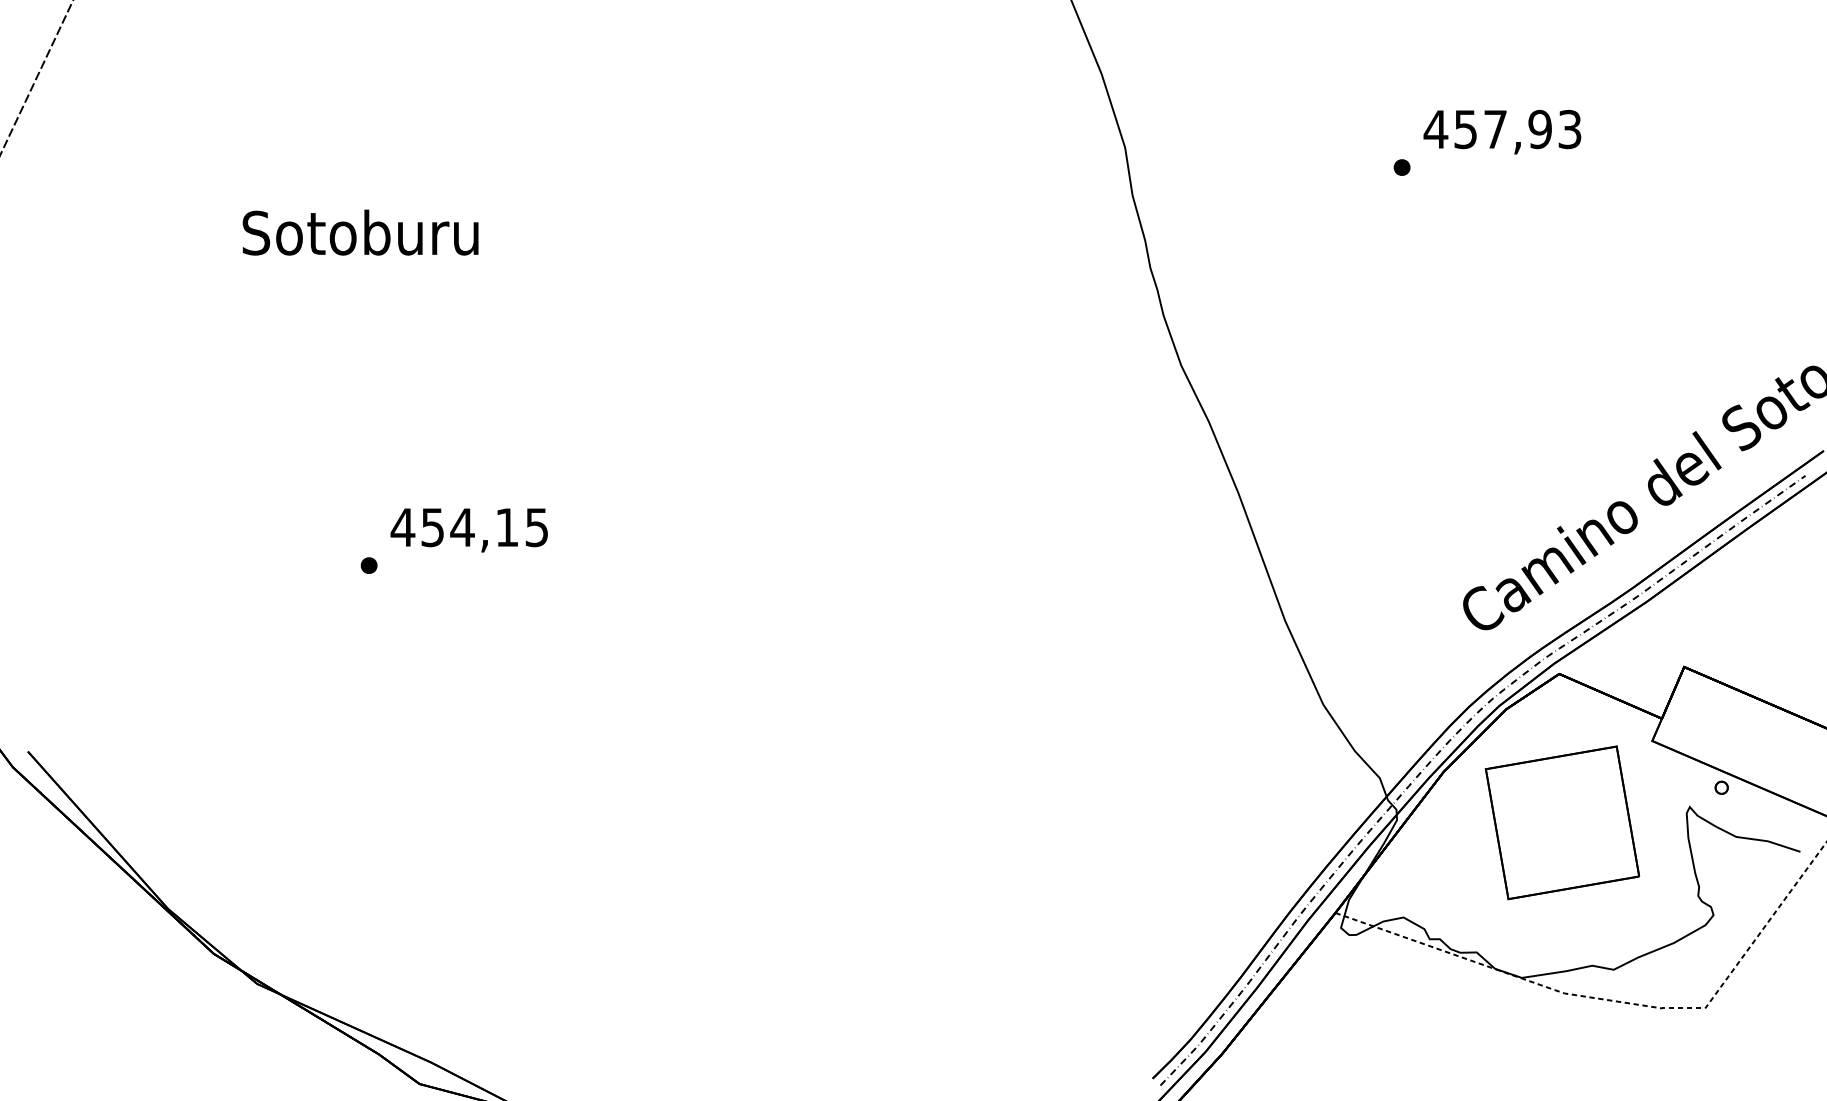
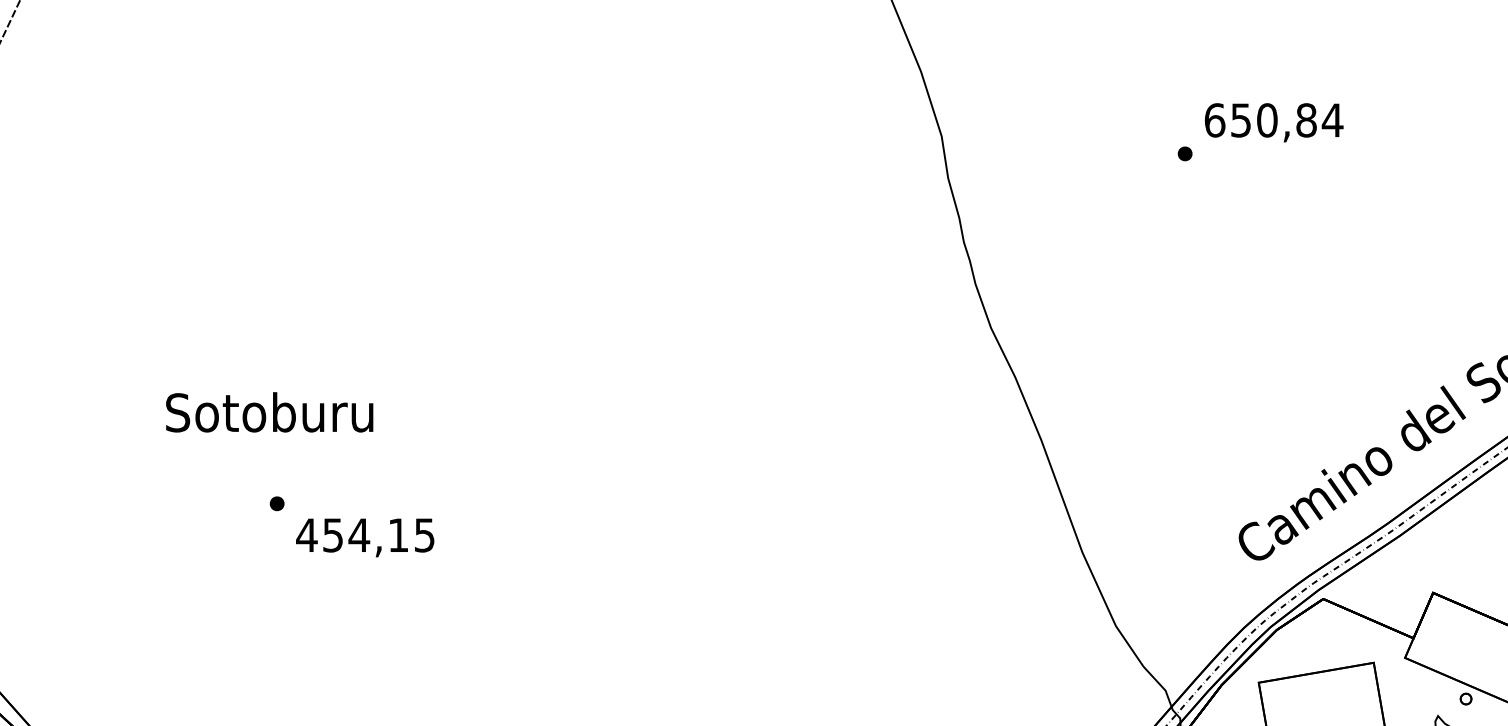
text: (1502, 129) -> (1273, 120), 457,93 -> 650,84
text: (360, 232) -> (269, 412), moved
text: (468, 530) -> (364, 537), moved

